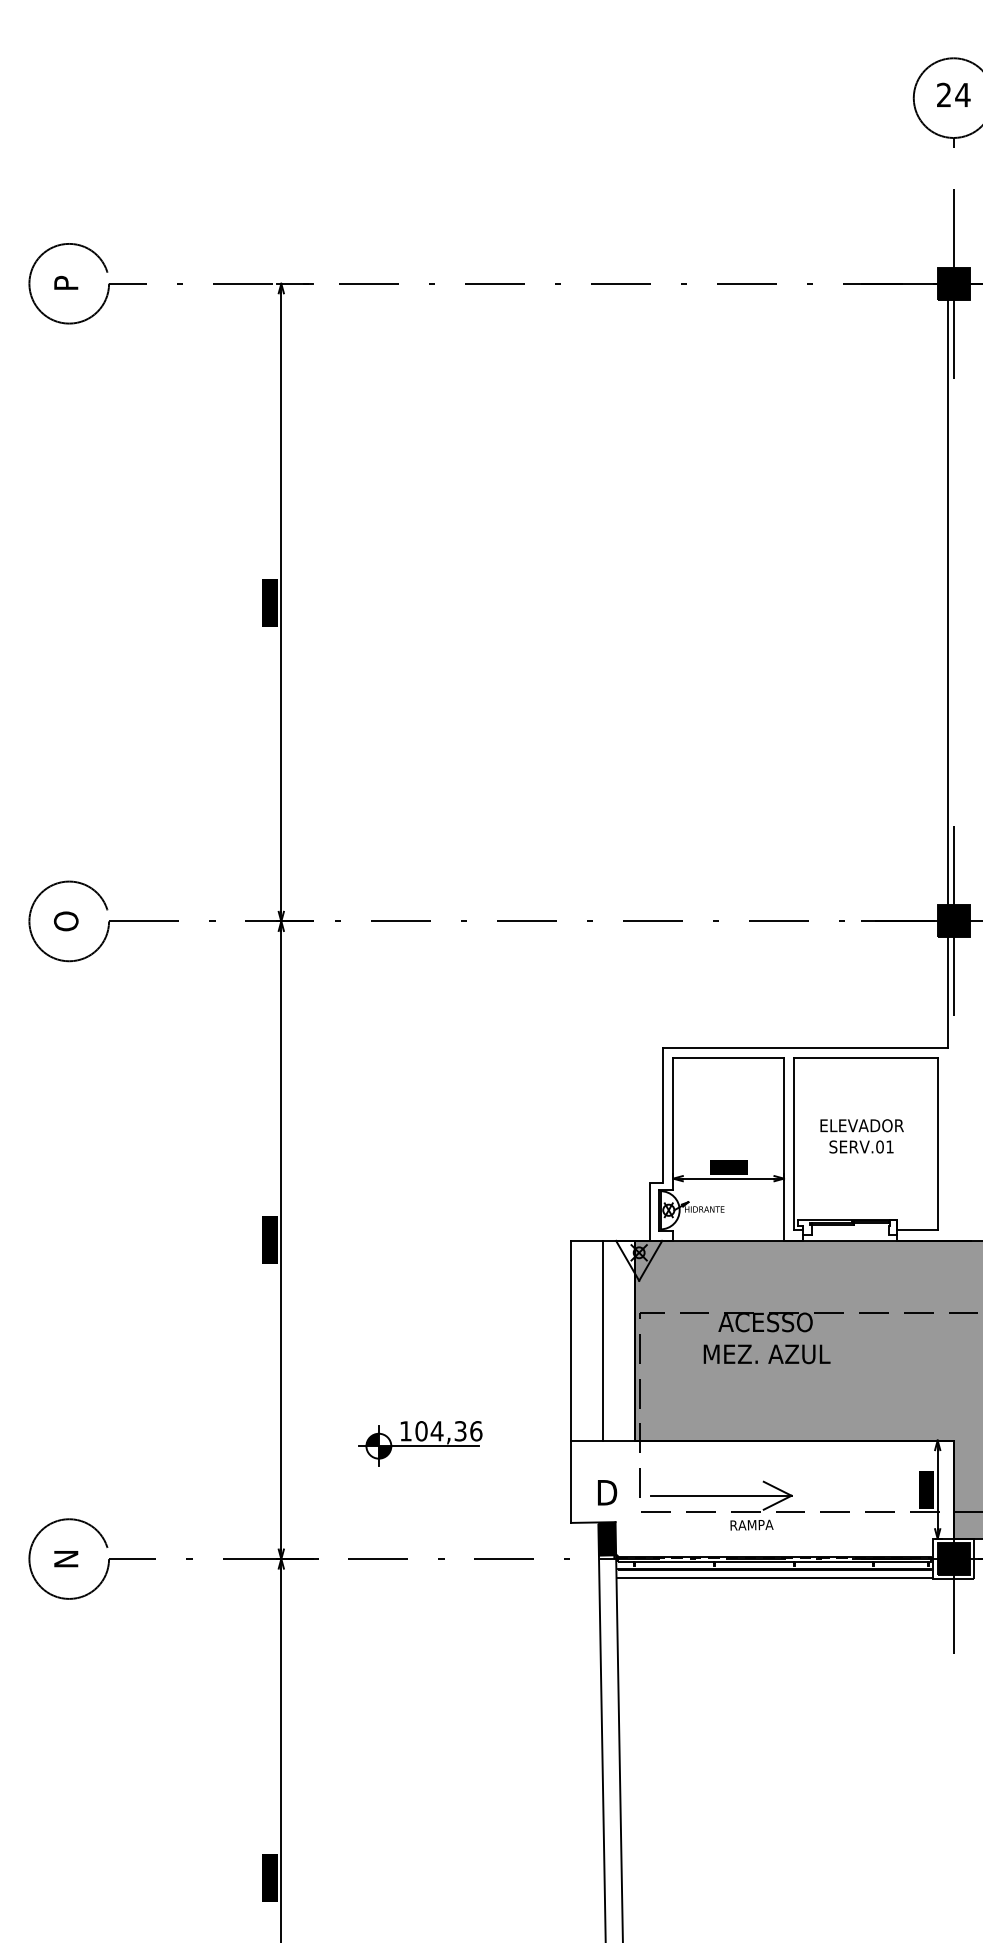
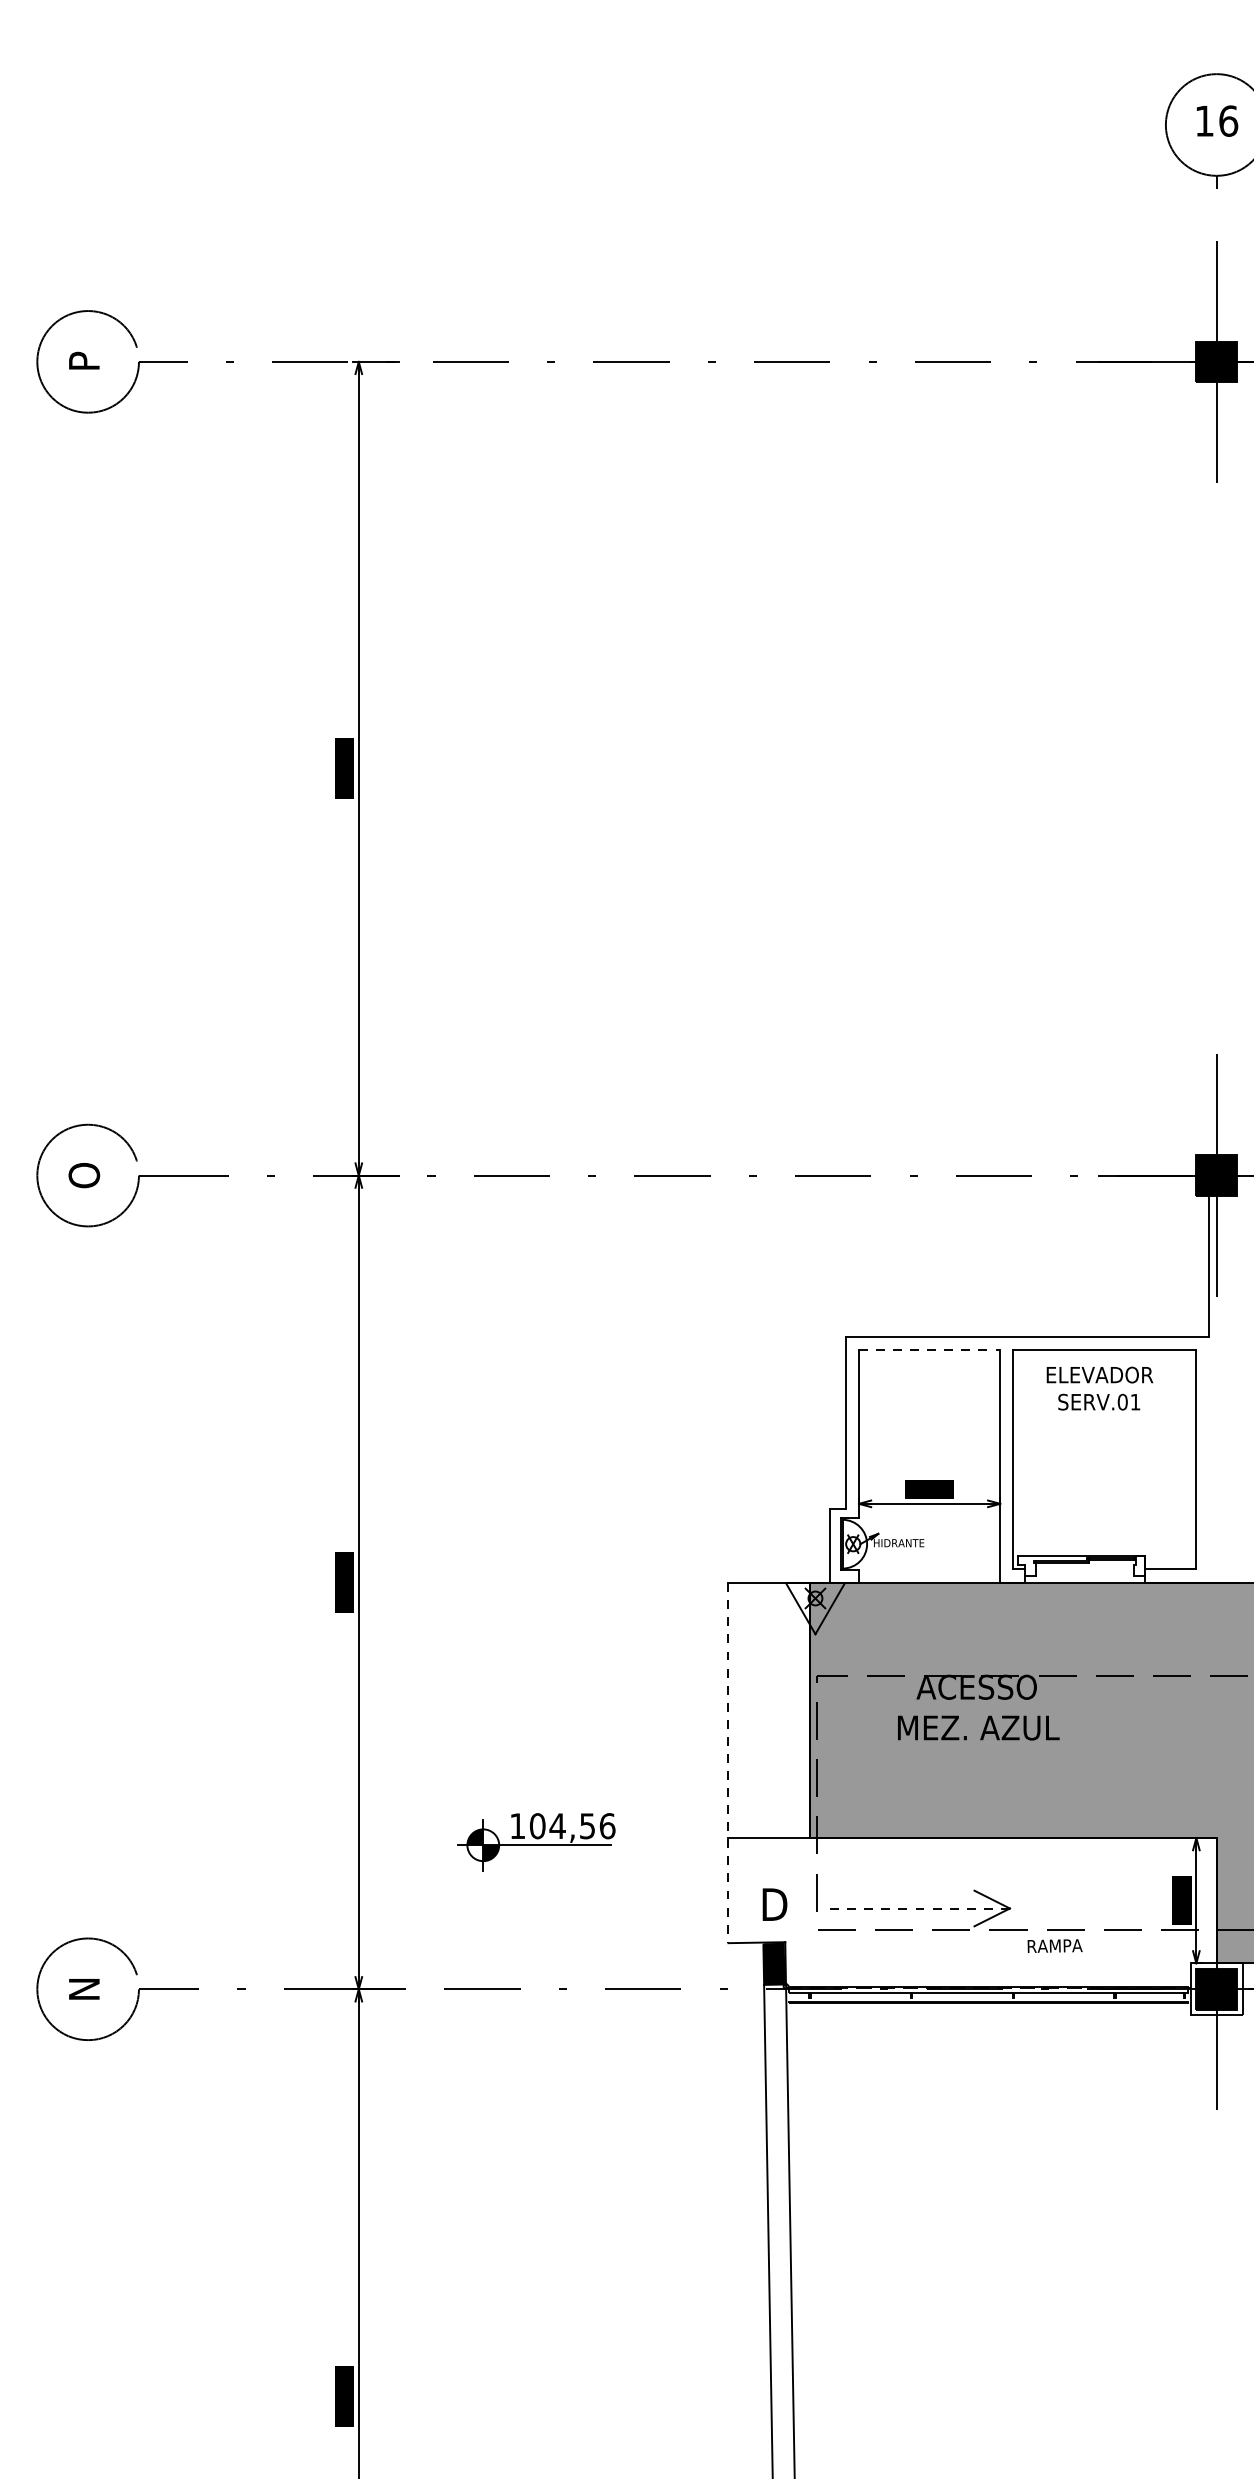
text: (953, 94) -> (1216, 120), 24 -> 16
line: (947, 602) -> (1208, 768), removed
line: (729, 1057) -> (930, 1349), solid -> dashed
text: (861, 1136) -> (1099, 1388), moved
line: (602, 1340) -> (768, 1710), removed
line: (571, 1382) -> (729, 1763), solid -> dashed
text: (460, 1430) -> (587, 1825), 104,36 -> 104,56
line: (721, 1495) -> (920, 1908), solid -> dashed
text: (751, 1524) -> (1054, 1945), moved
line: (774, 1578) -> (988, 2014), removed

